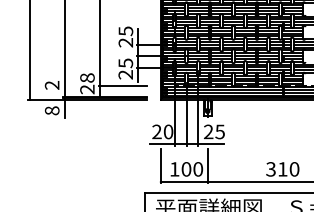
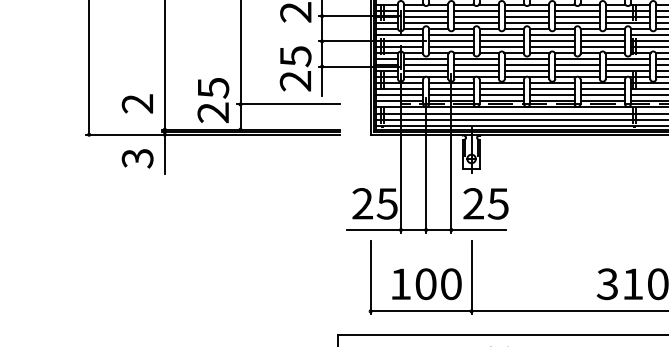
text: (87, 77) -> (213, 86), 28 -> 25
text: (52, 110) -> (138, 157), 8 -> 3
text: (168, 131) -> (387, 202), 20 -> 25

